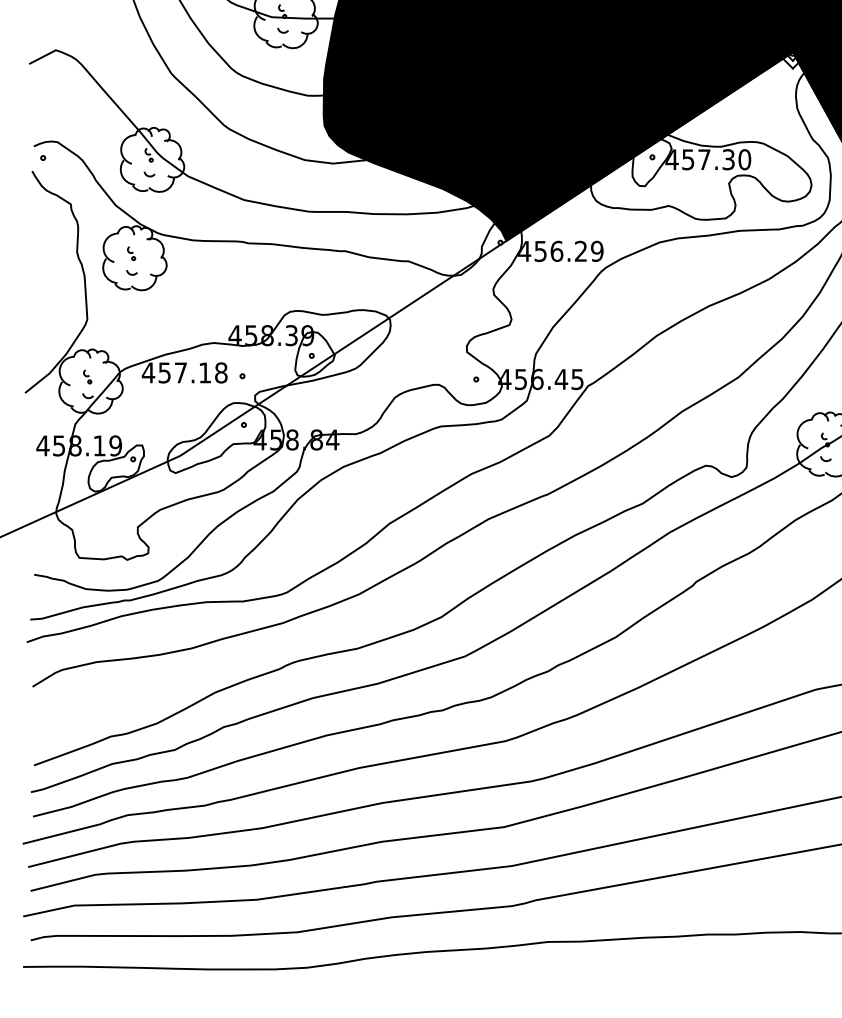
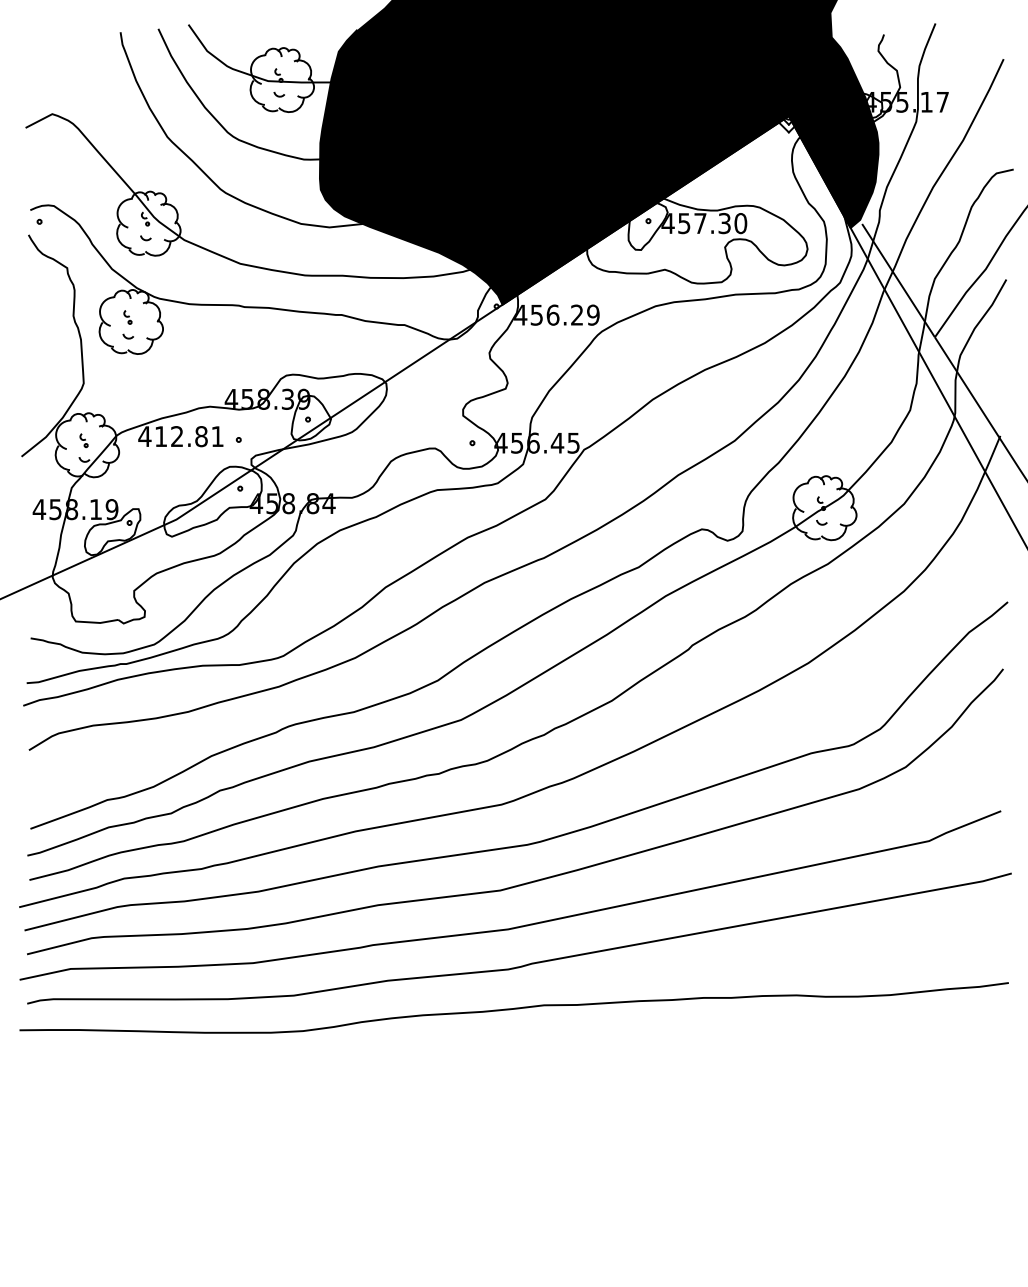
text: (193, 372) -> (189, 436), 457.18 -> 412.81

